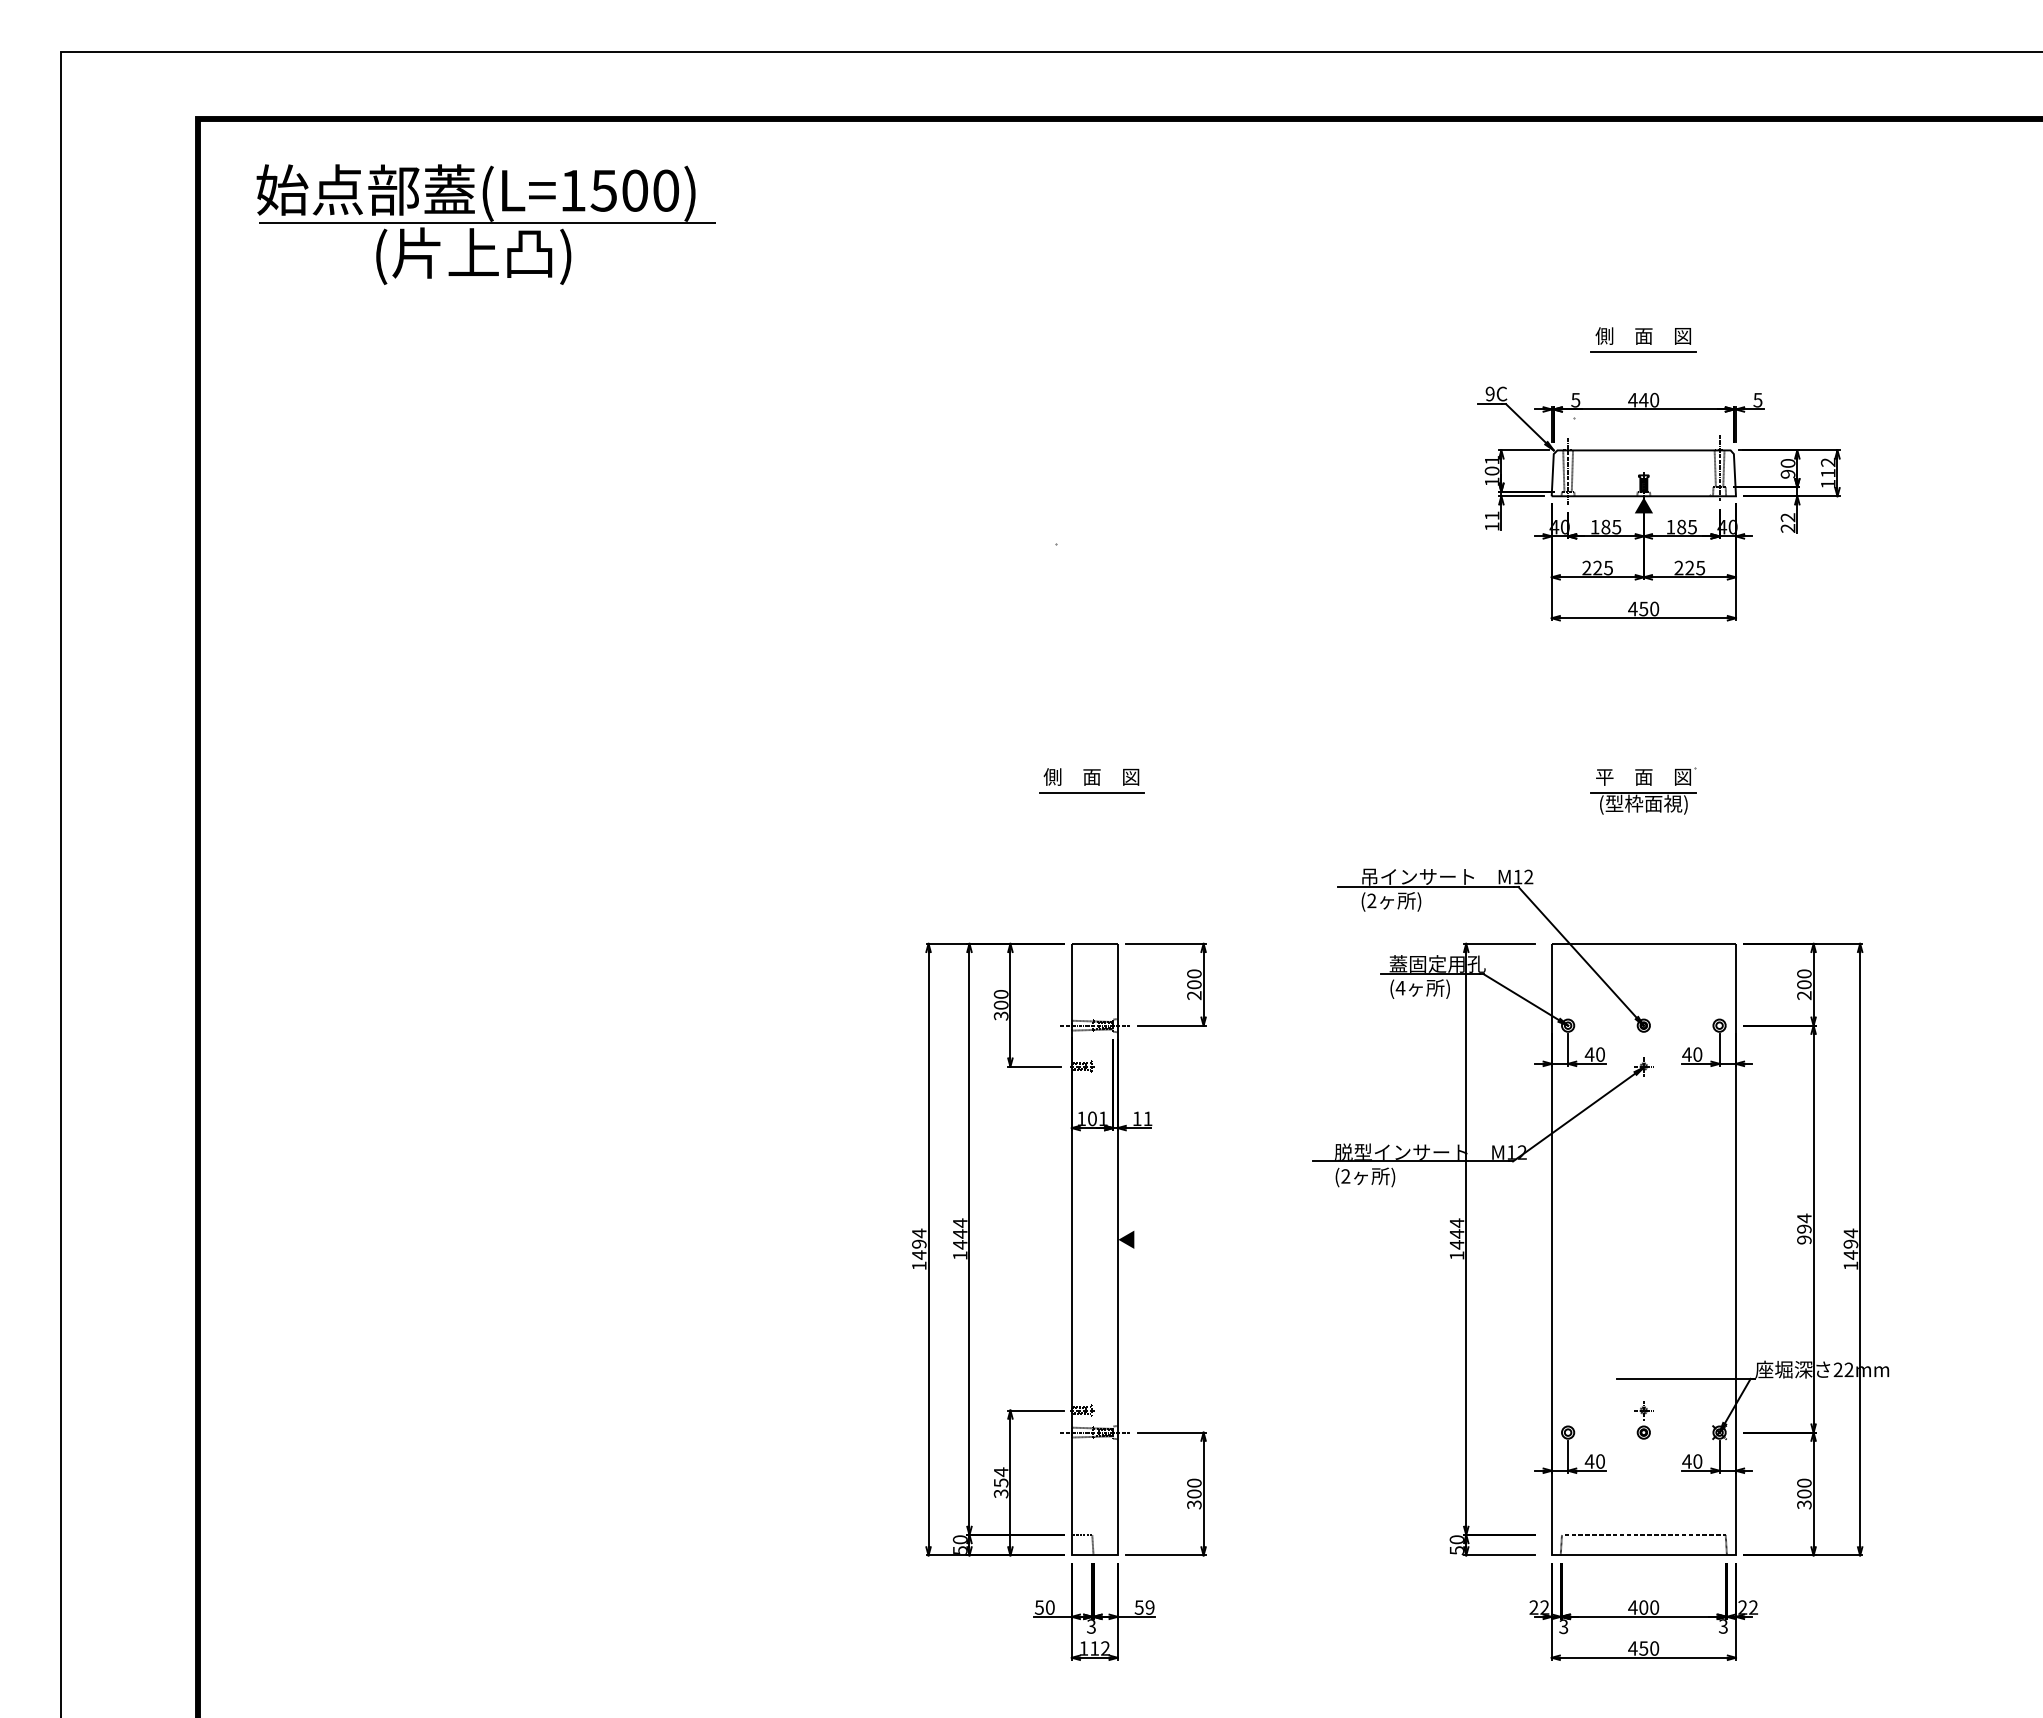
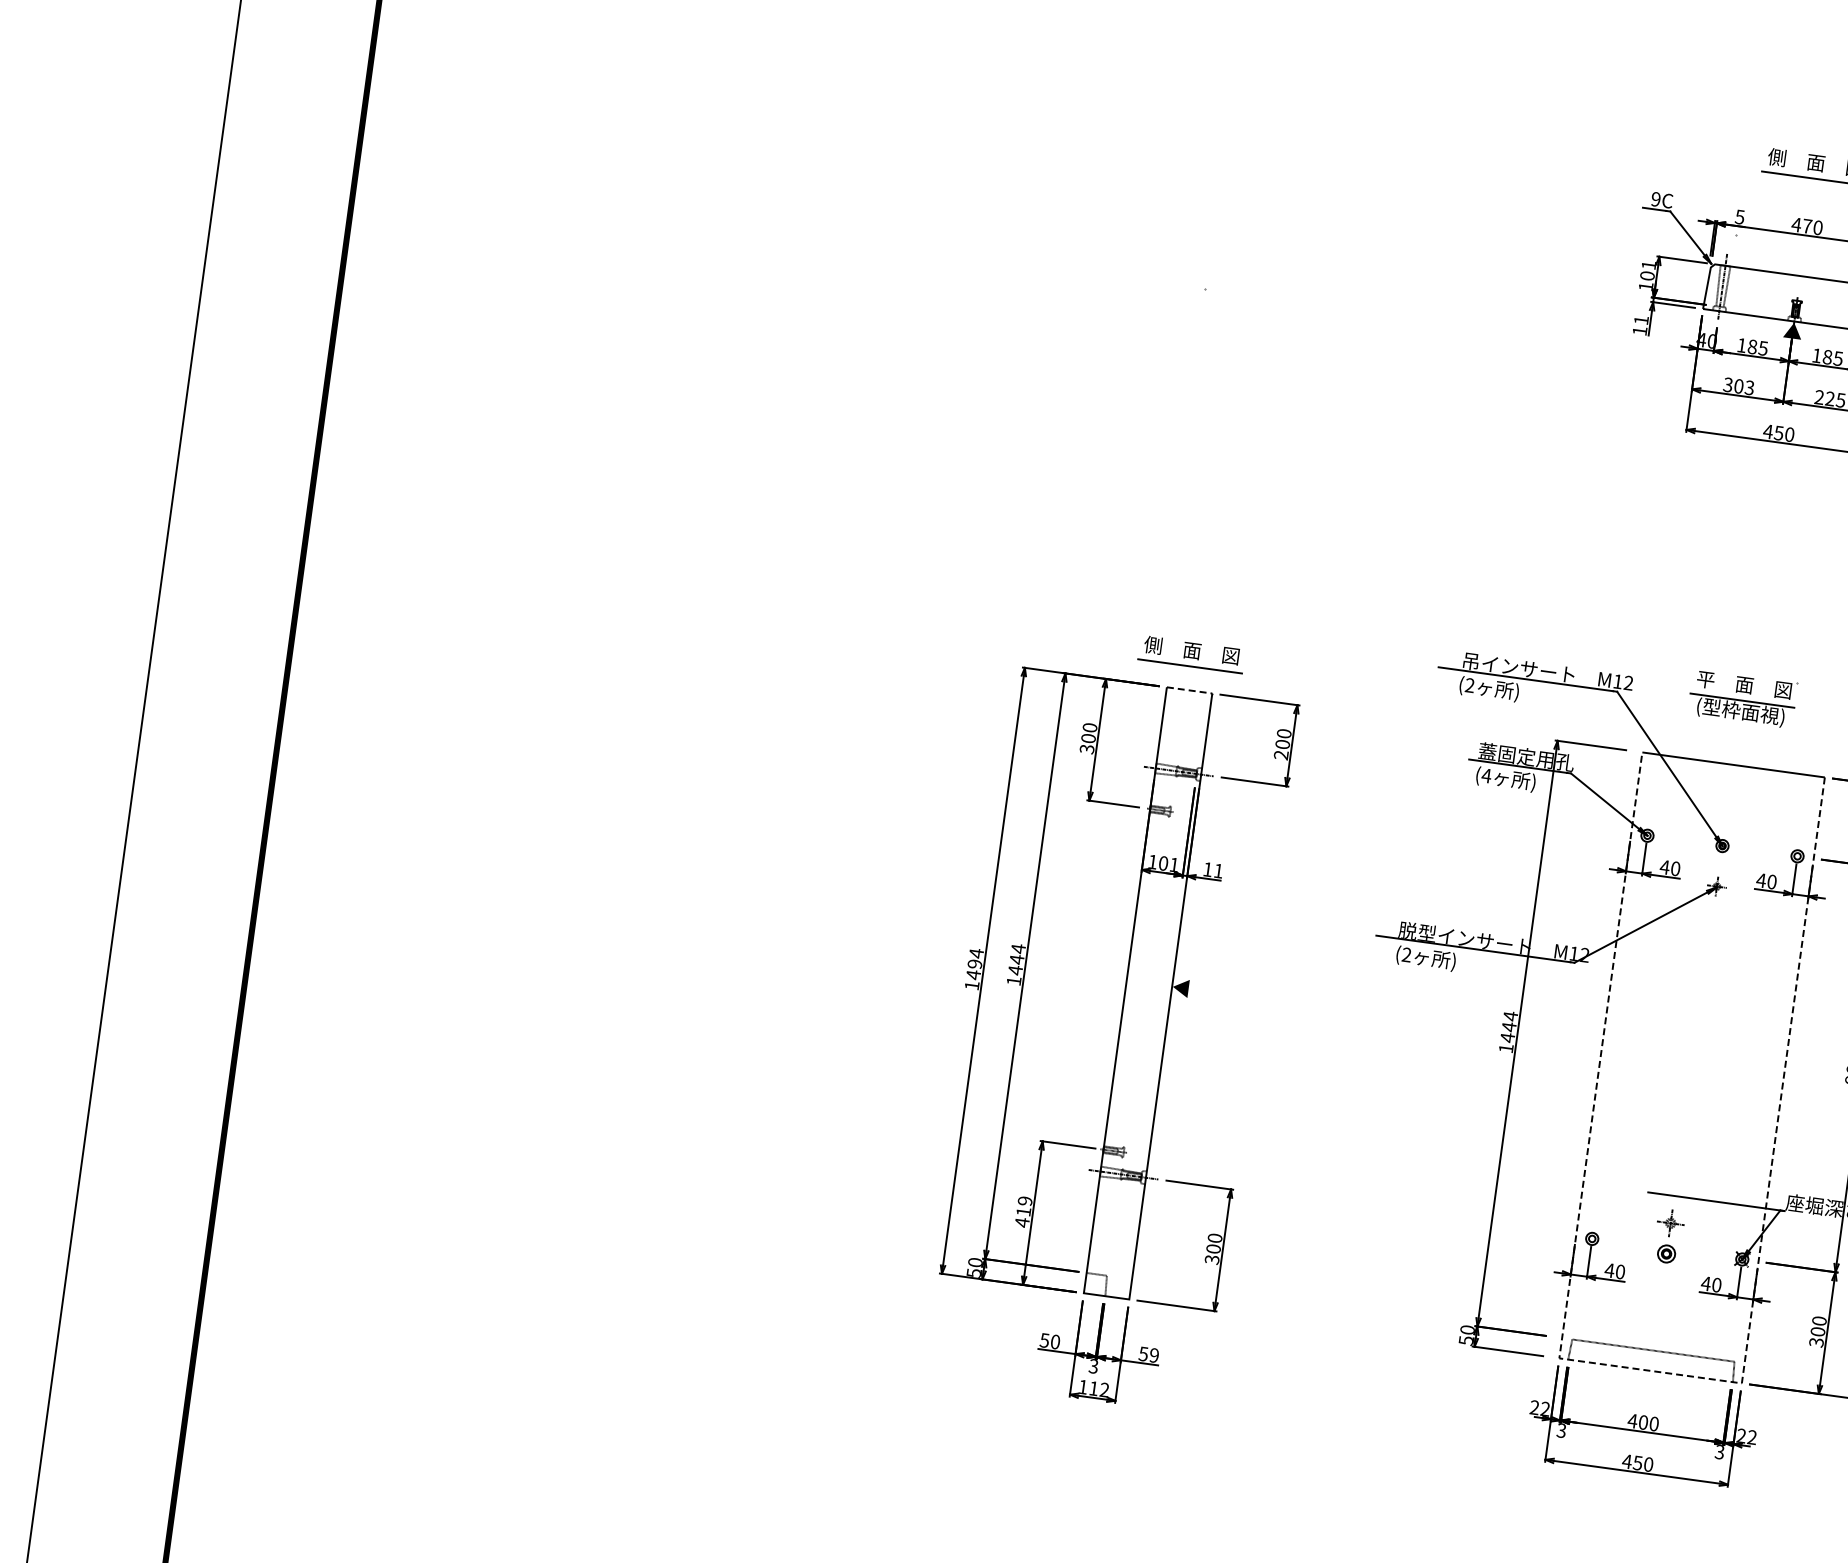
text: (1643, 400) -> (1807, 226), 440 -> 470
text: (1597, 567) -> (1738, 385), 225 -> 303
part: (1091, 780) -> (1191, 653), moved
part: (1643, 790) -> (1742, 698), moved
line: (1095, 943) -> (1190, 690), solid -> dashed
part: (1643, 1420) -> (1668, 1237), size x1.4
text: (1000, 1482) -> (1023, 1211), 354 -> 419
line: (1643, 1555) -> (1650, 1370), solid -> dashed

